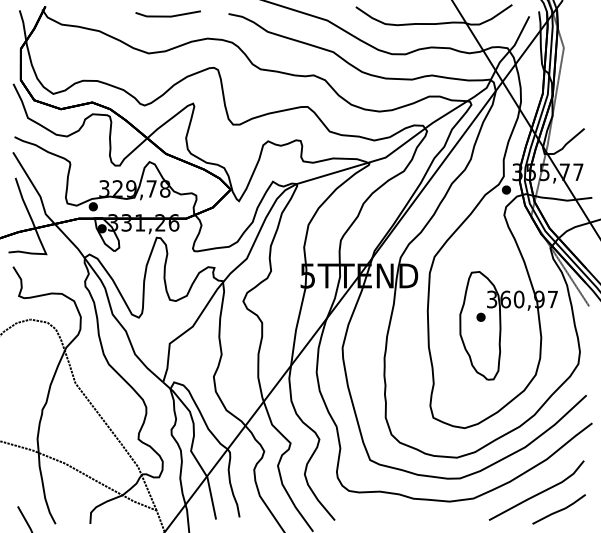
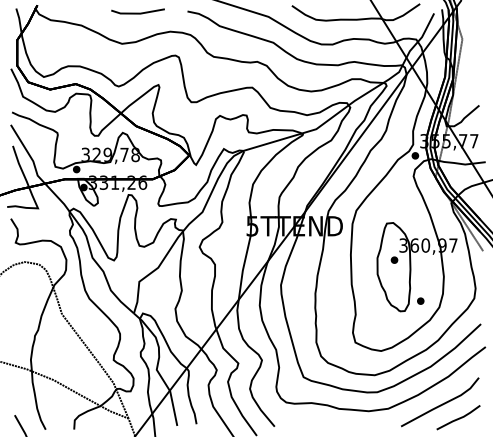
part: (512, 366) -> (420, 300), added

